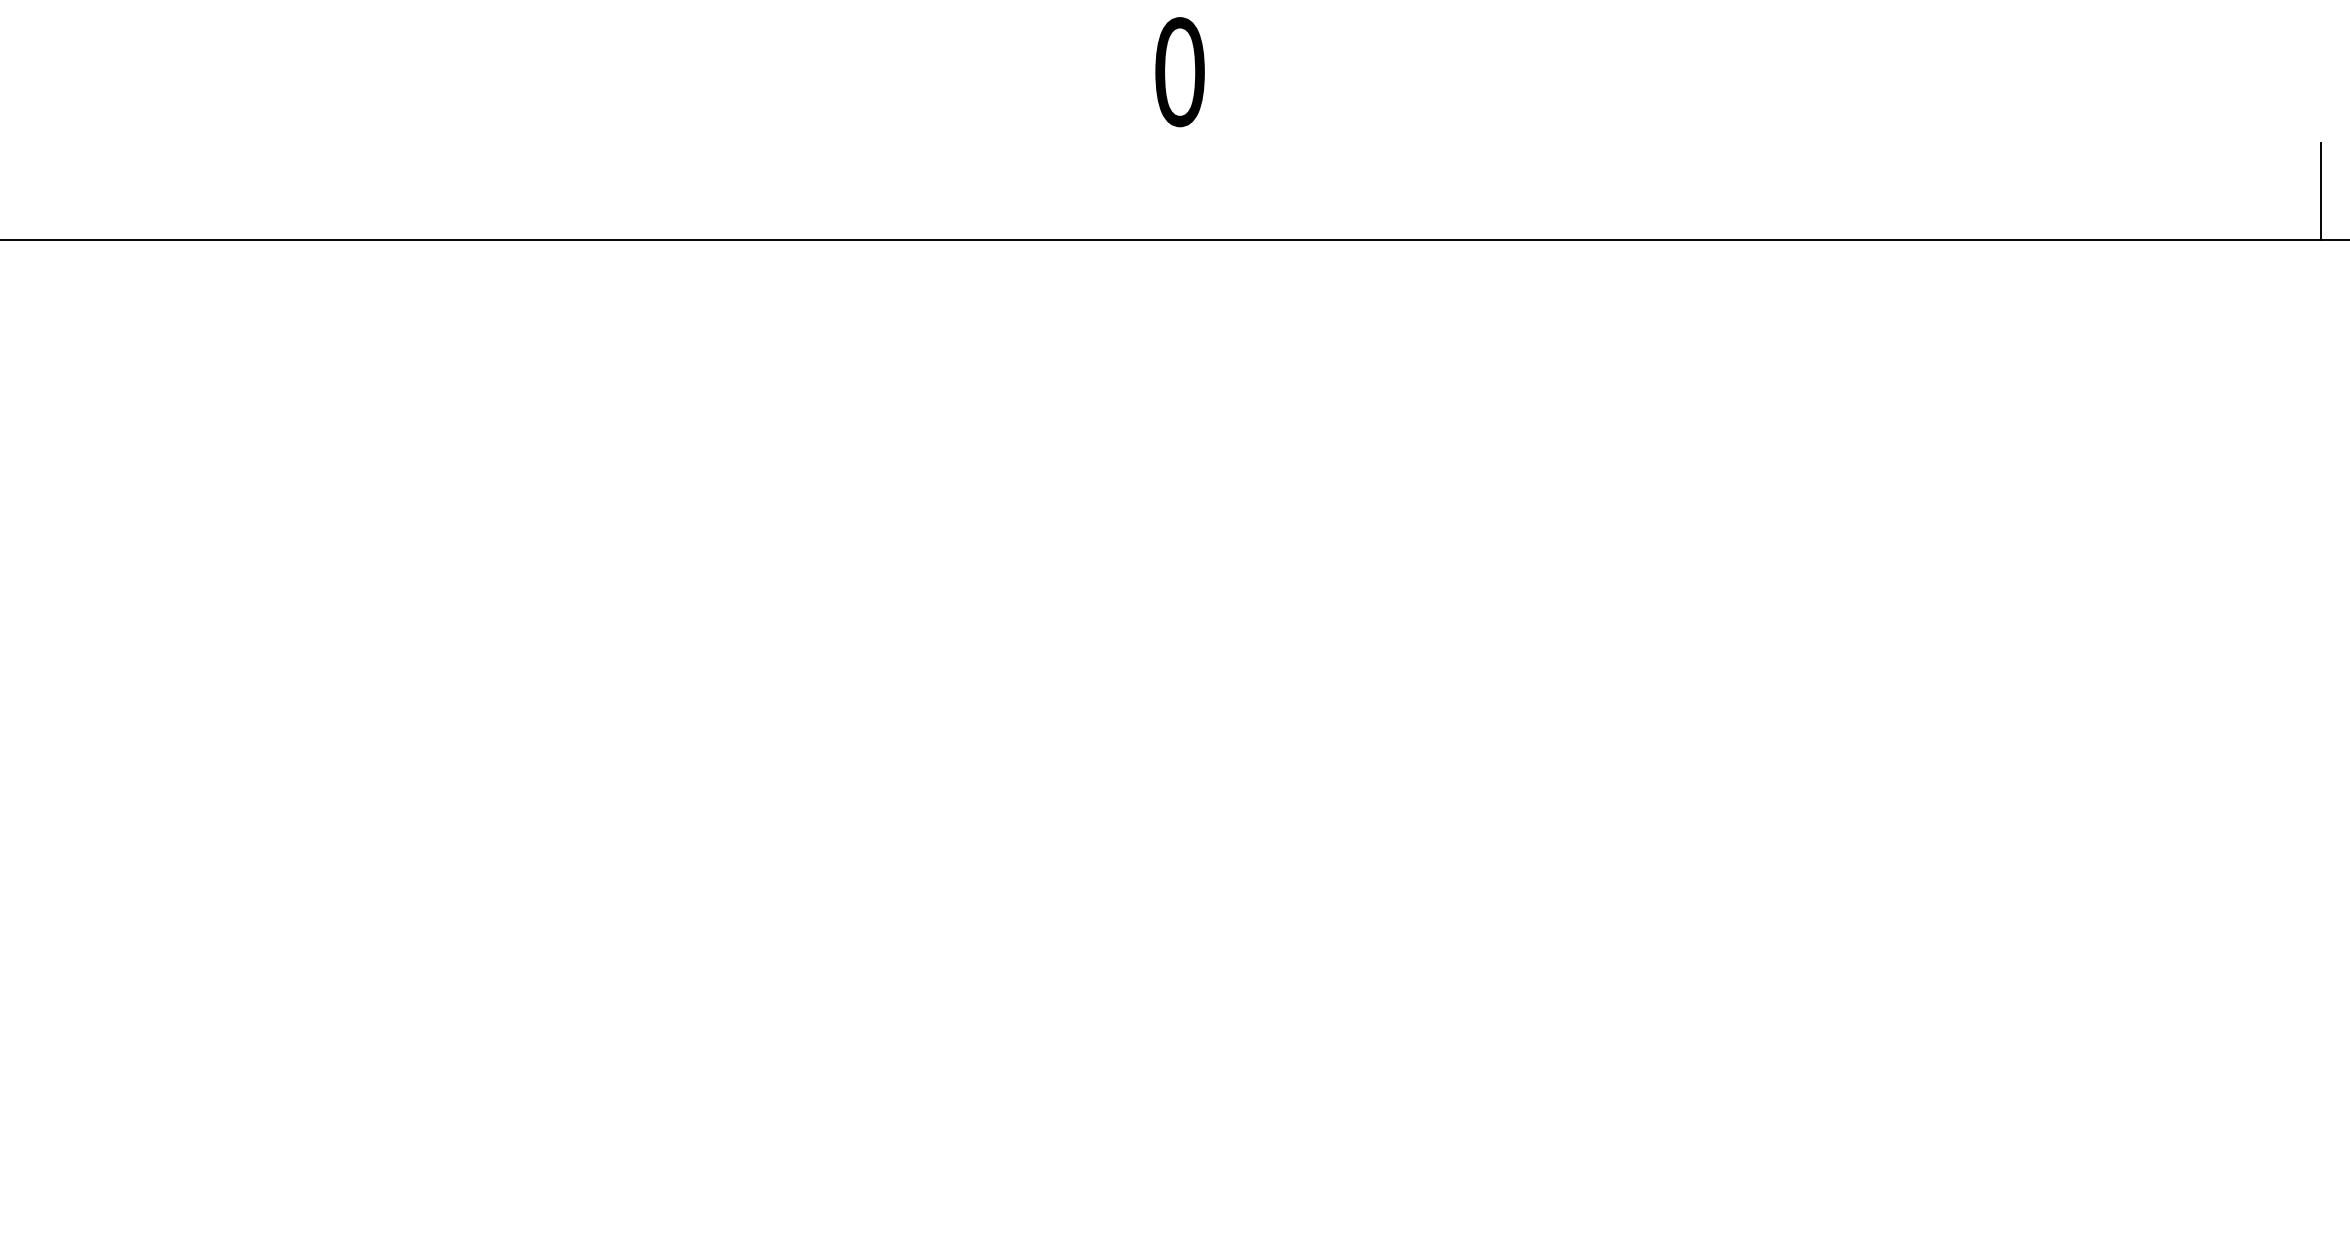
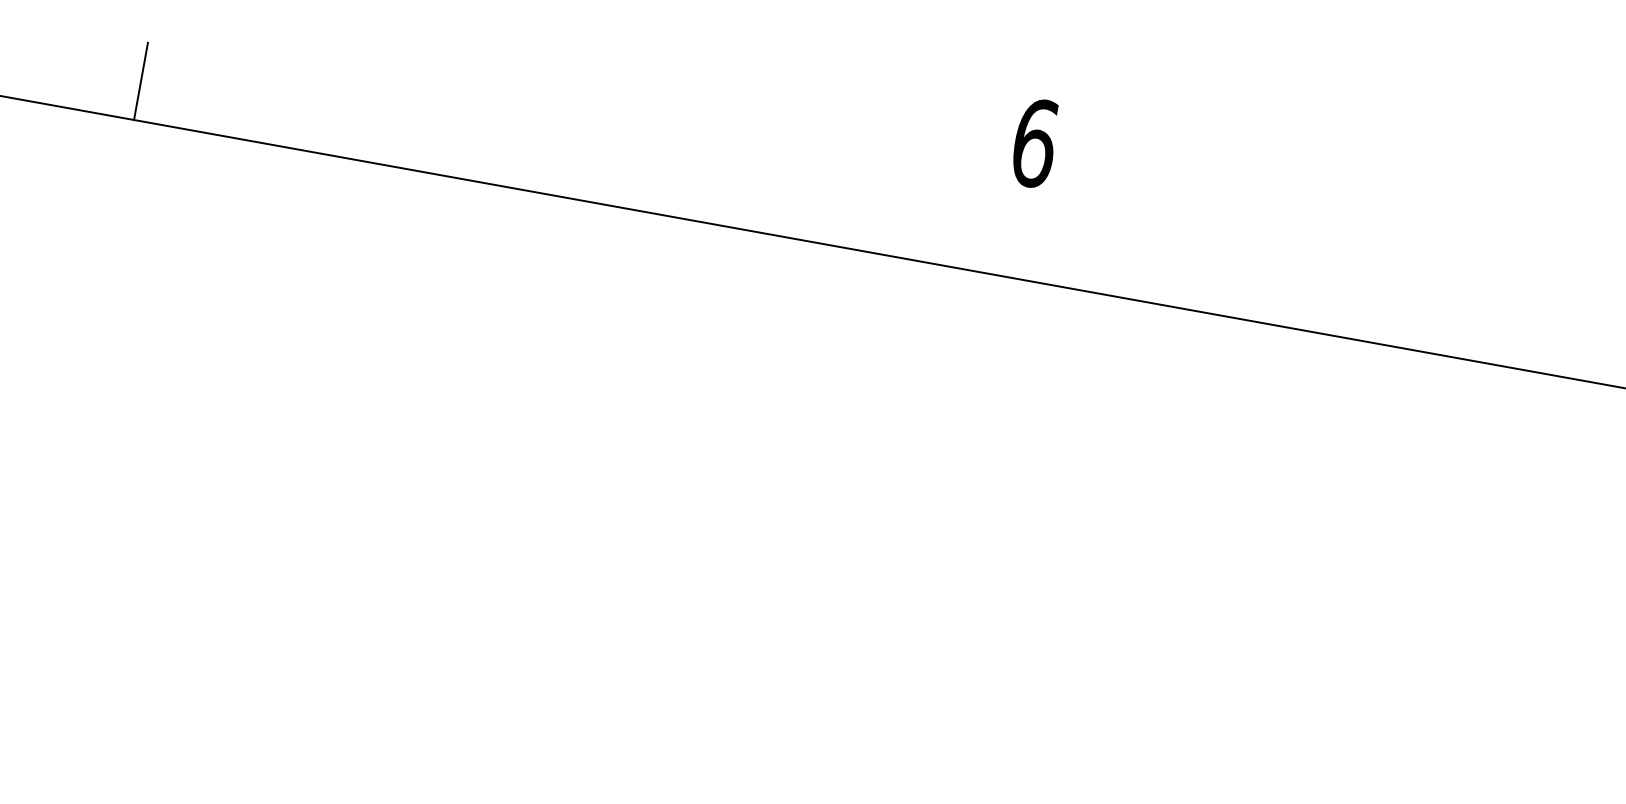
text: (1180, 72) -> (1035, 143), 0 -> 6
line: (88, 191) -> (141, 81), added

